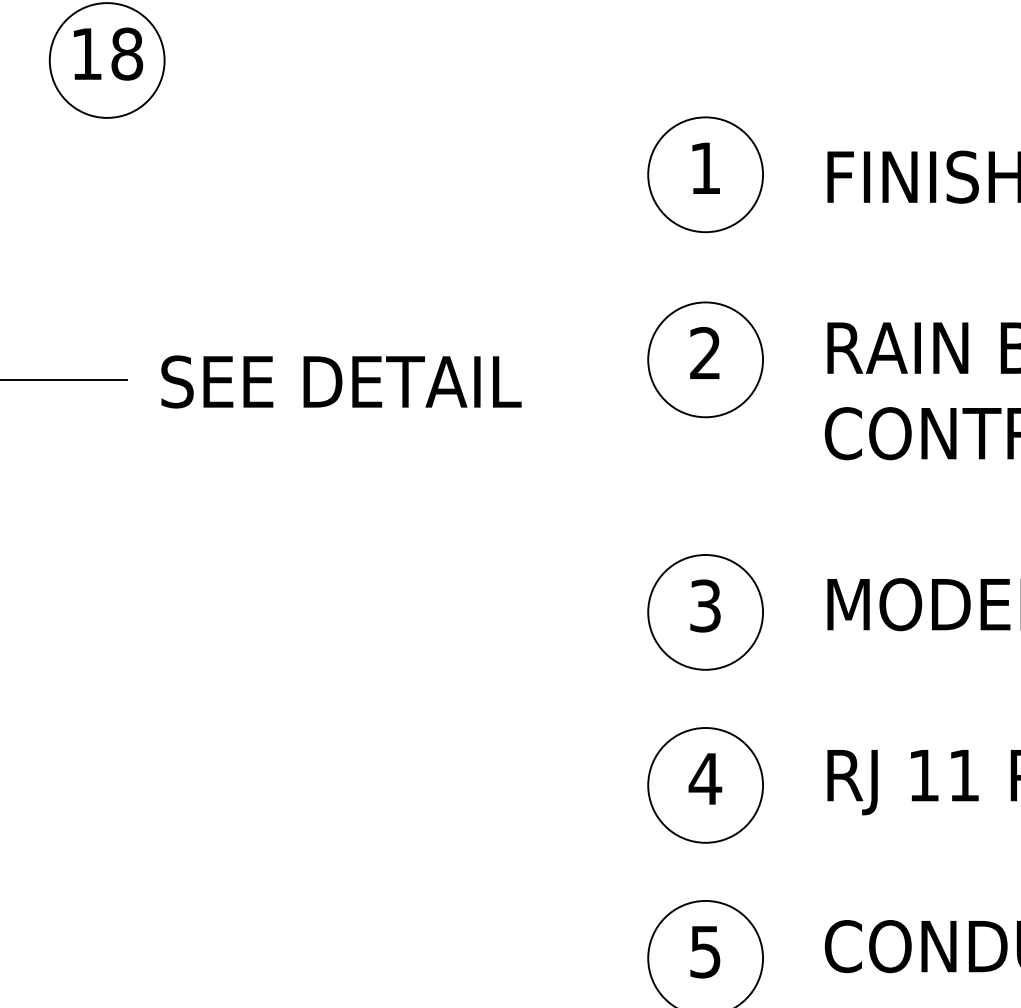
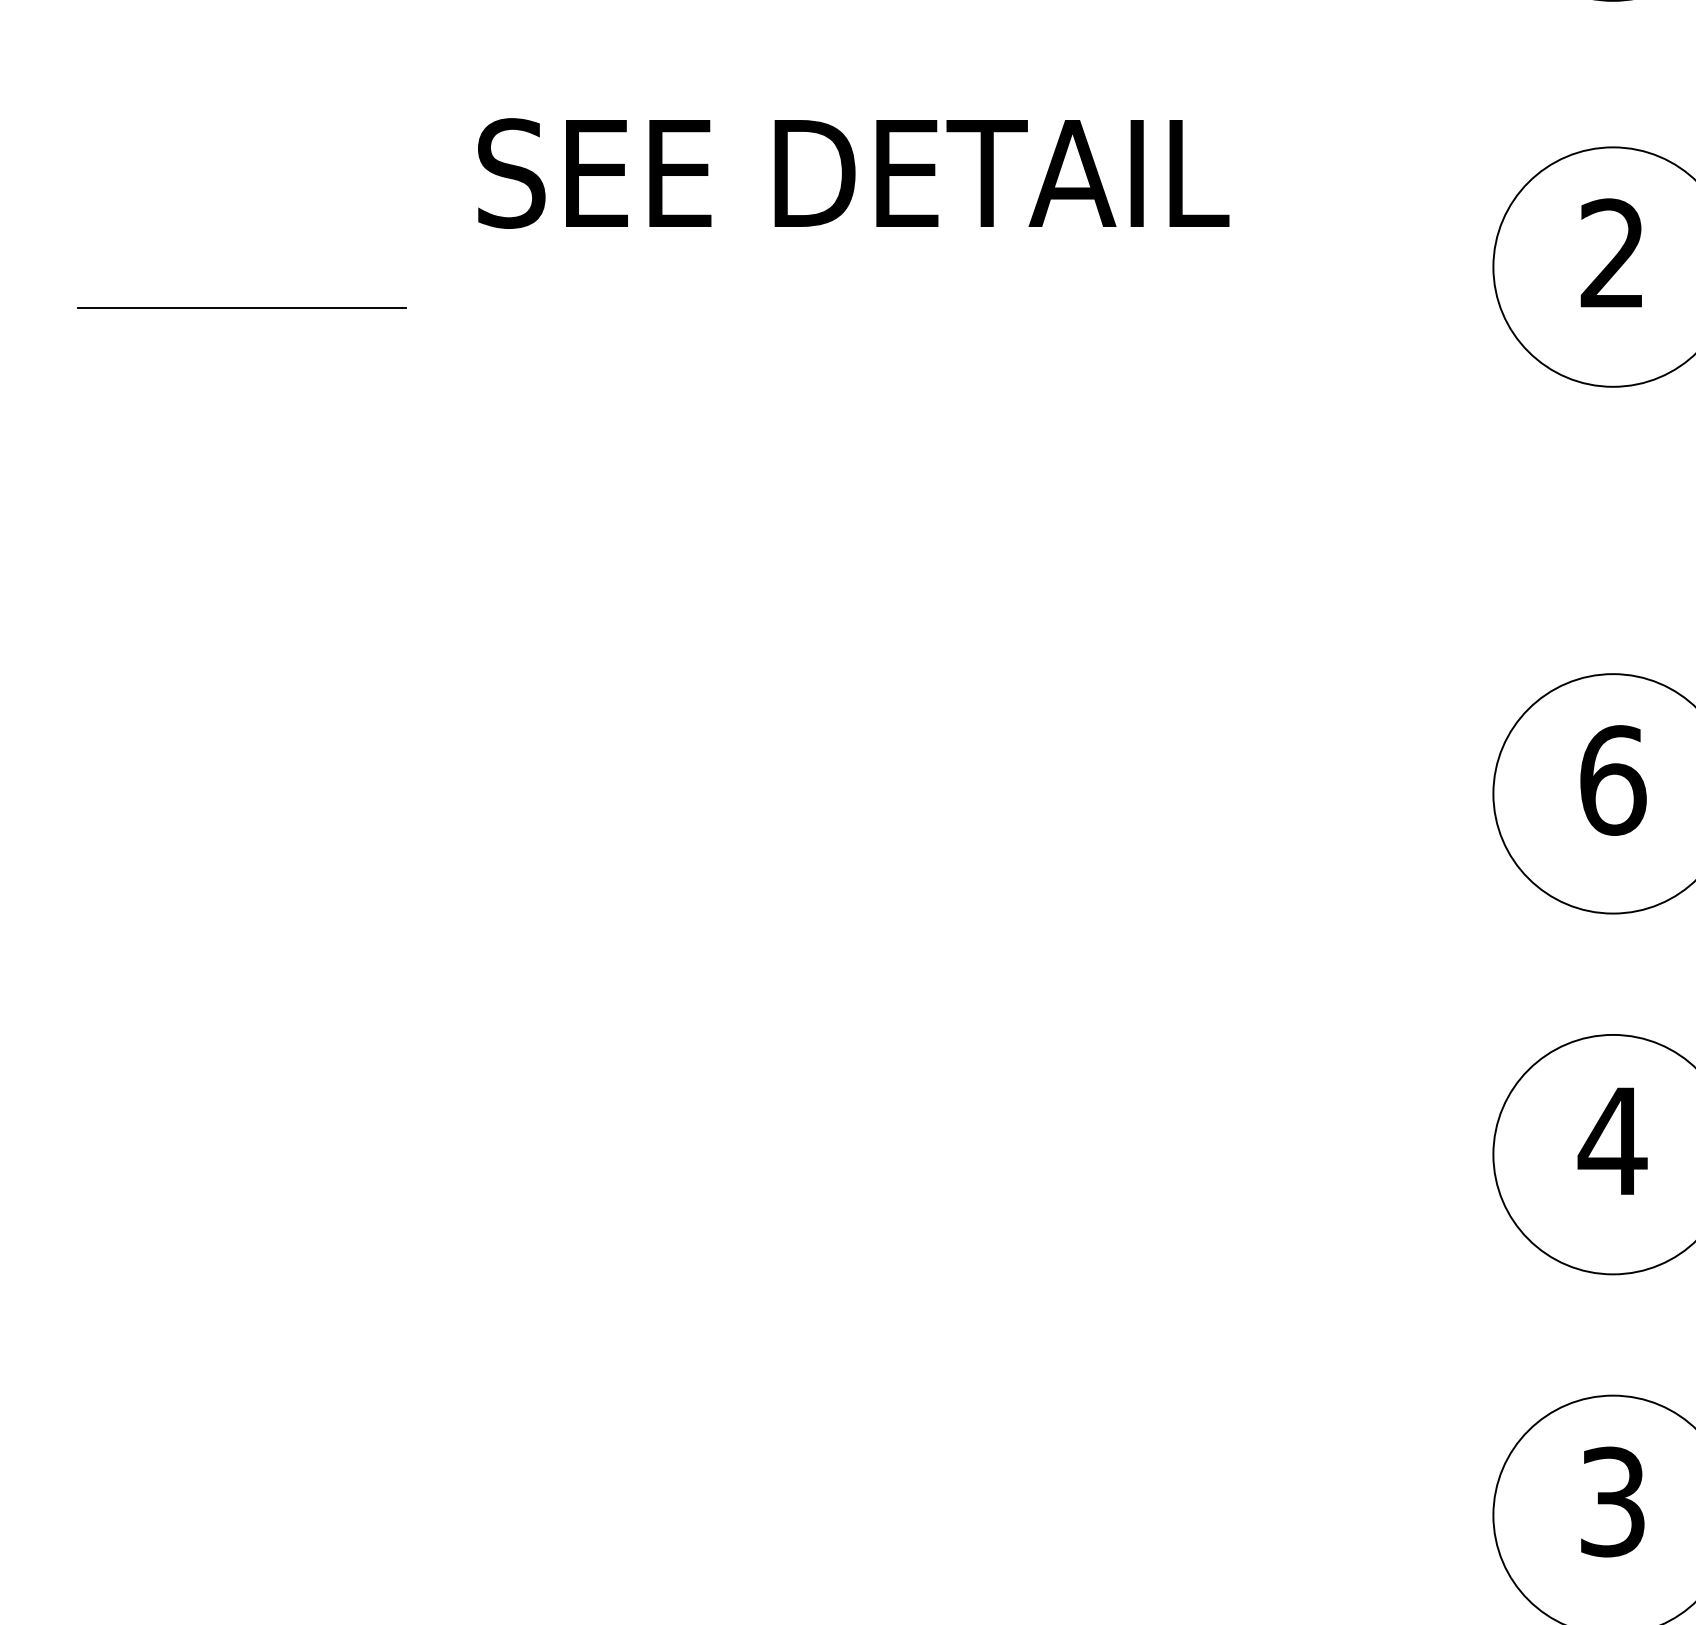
text: (341, 381) -> (853, 172), moved
text: (705, 605) -> (1612, 779), 3 -> 6
text: (705, 951) -> (1612, 1501), 5 -> 3

